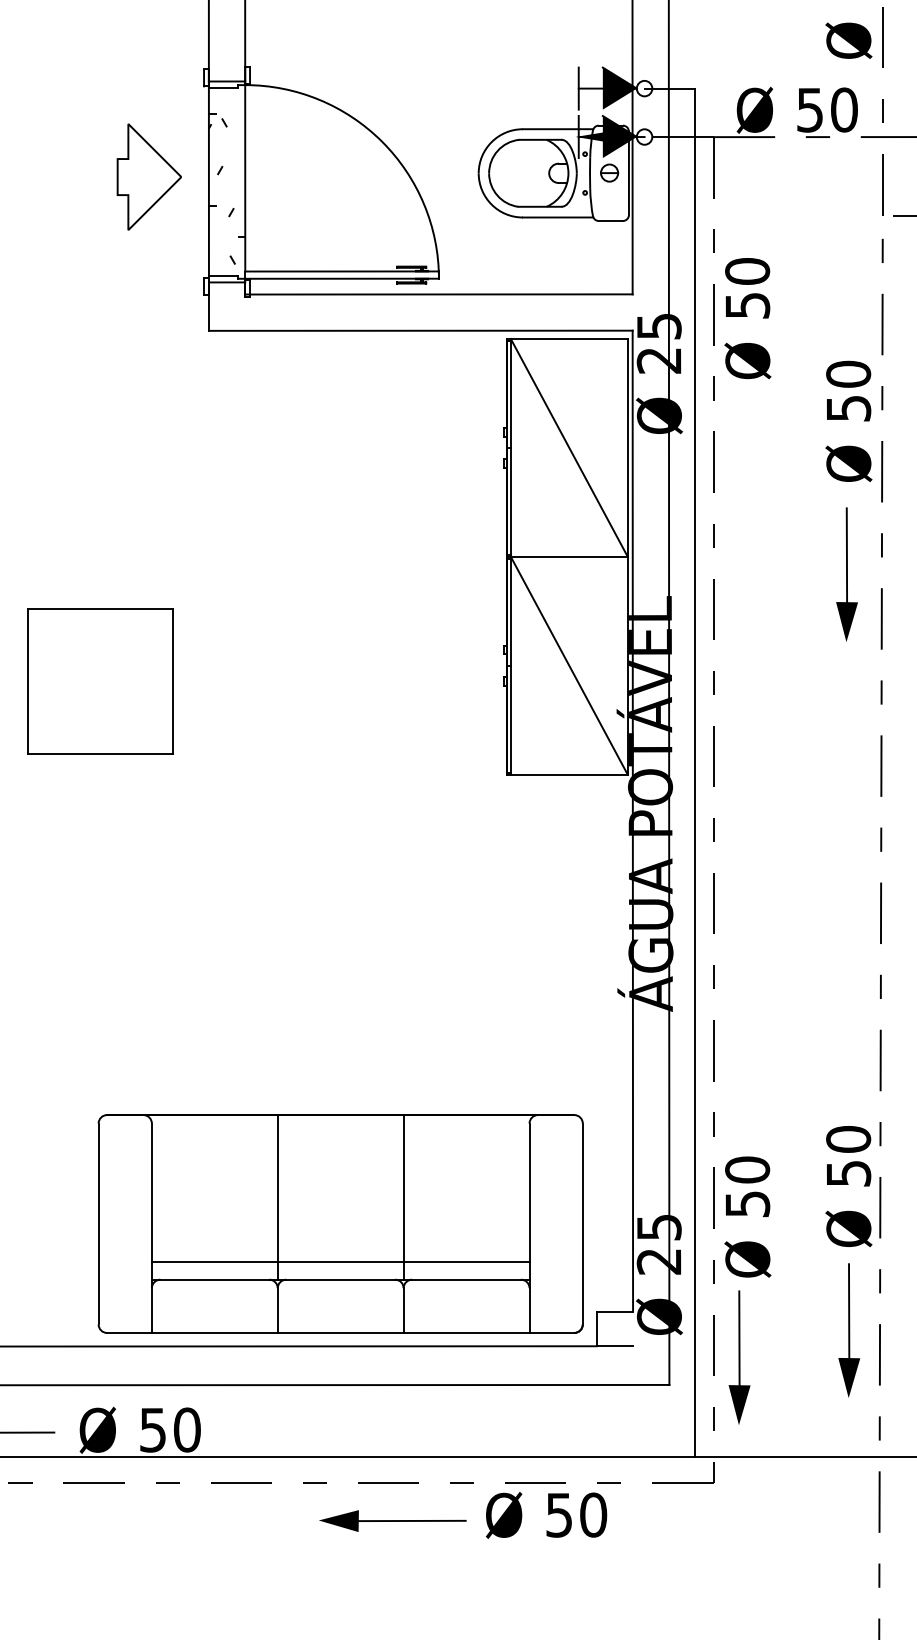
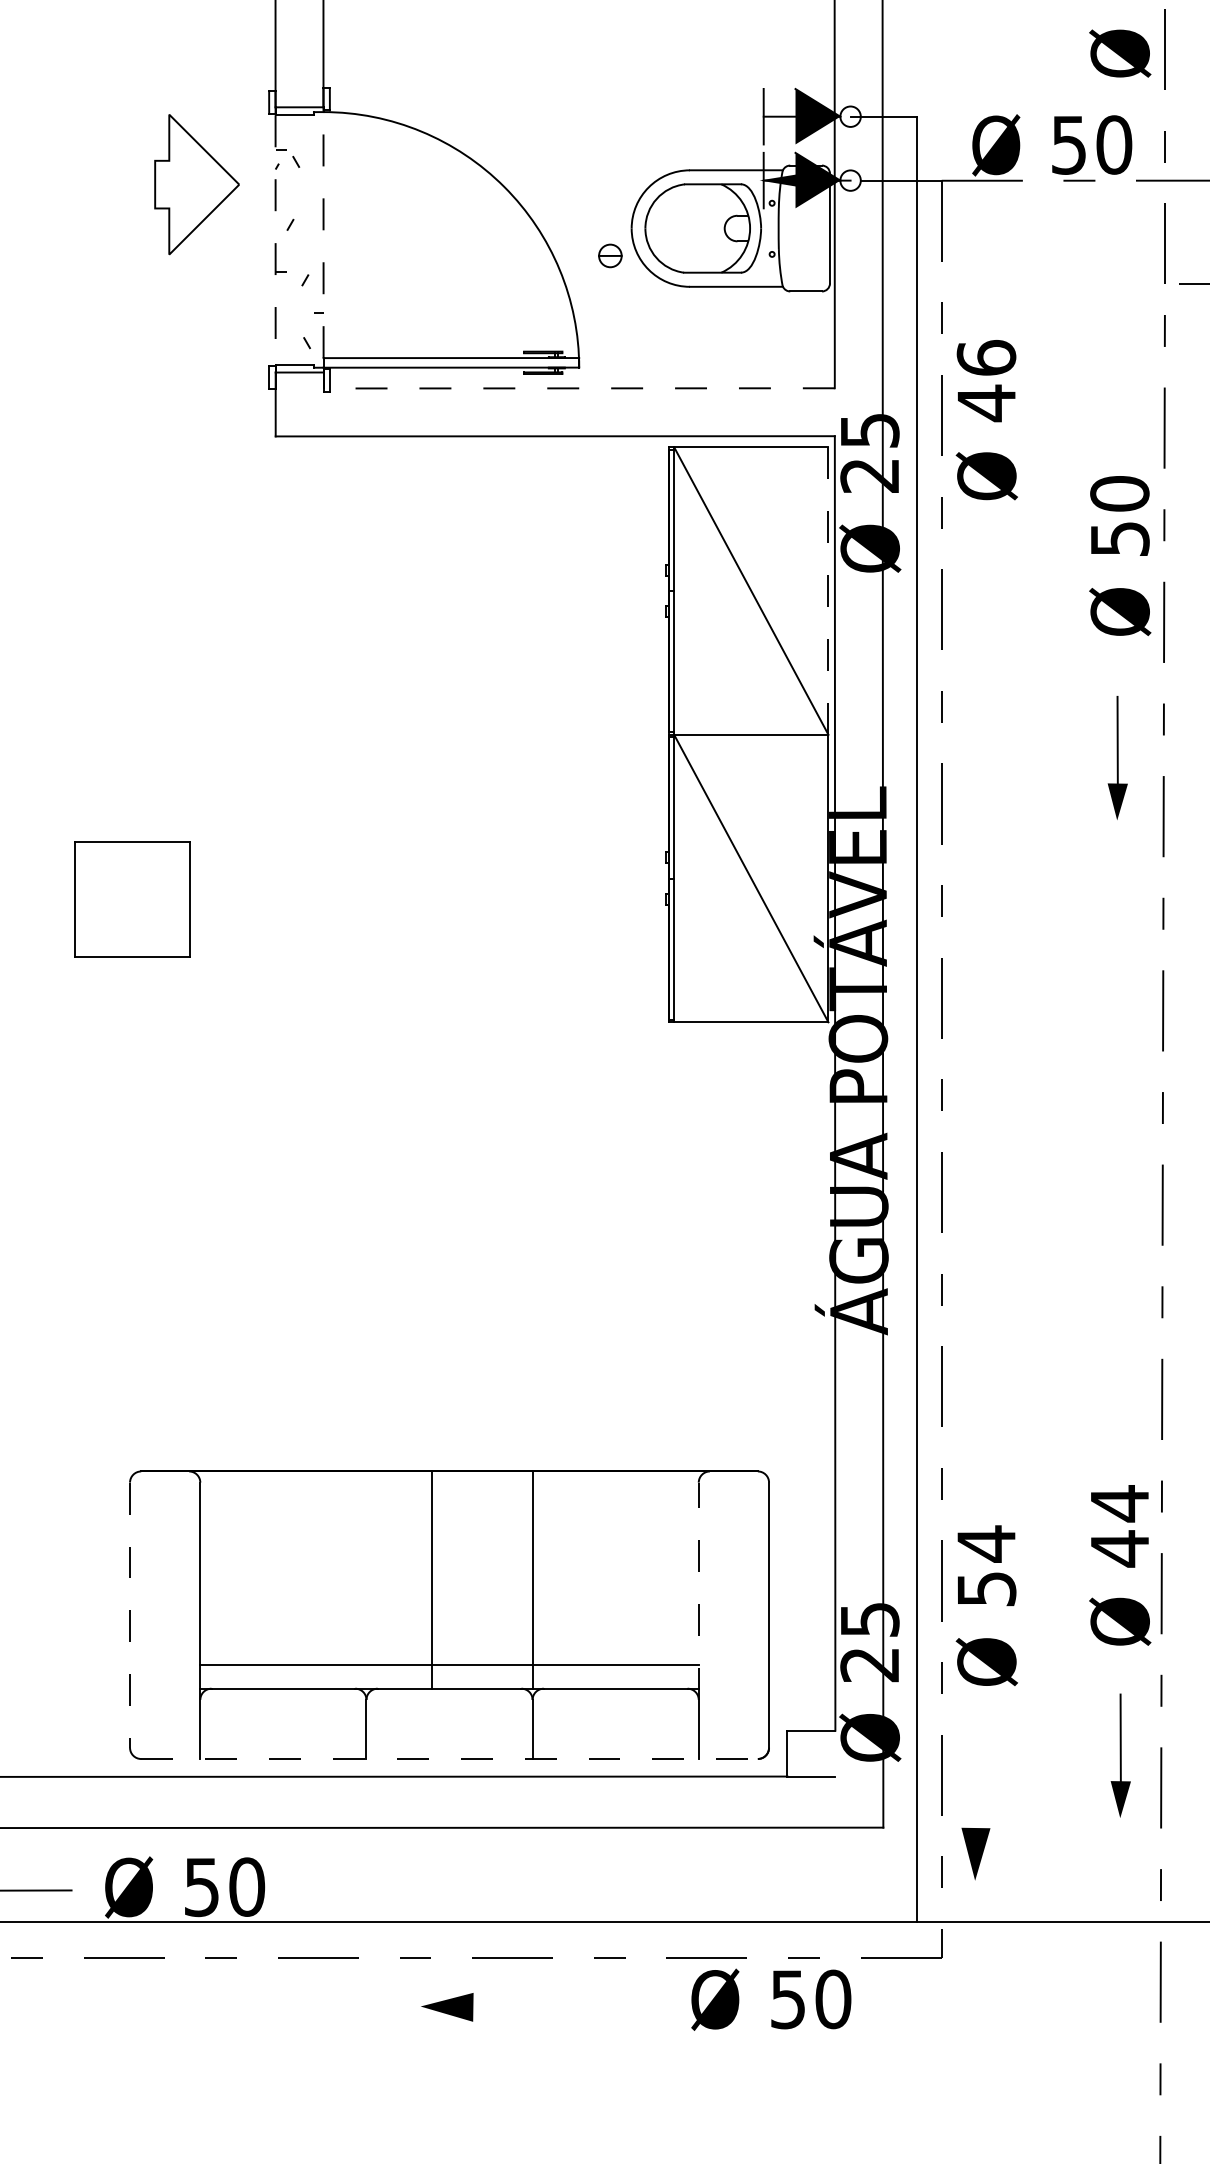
part: (609, 172) -> (610, 255), moved
part: (148, 176) -> (195, 183), moved
line: (245, 177) -> (323, 234), solid -> dashed
line: (208, 182) -> (275, 240), solid -> dashed
text: (747, 288) -> (986, 380), 50 -> 46
line: (438, 294) -> (578, 388), solid -> dashed
line: (627, 447) -> (828, 590), solid -> dashed
part: (846, 574) -> (1117, 757), size x0.7
part: (100, 681) -> (132, 899), size x0.6
text: (848, 1156) -> (1119, 1526), 50 -> 44
text: (747, 1169) -> (986, 1543), 50 -> 54
line: (277, 1197) -> (432, 1580), moved
line: (529, 1205) -> (698, 1590), solid -> dashed
line: (98, 1224) -> (129, 1615), solid -> dashed
part: (849, 1330) -> (1121, 1755), size x0.7
line: (340, 1332) -> (449, 1758), solid -> dashed
line: (739, 1338) -> (975, 1766), removed
text: (546, 1515) -> (771, 1999), moved
line: (411, 1520) -> (542, 2006), removed

